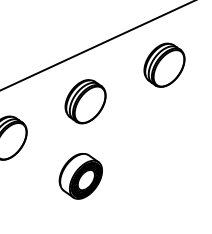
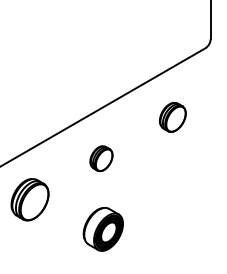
part: (164, 65) -> (172, 117), size x0.7
part: (85, 101) -> (101, 158), size x0.6

